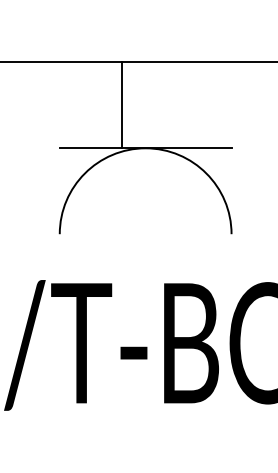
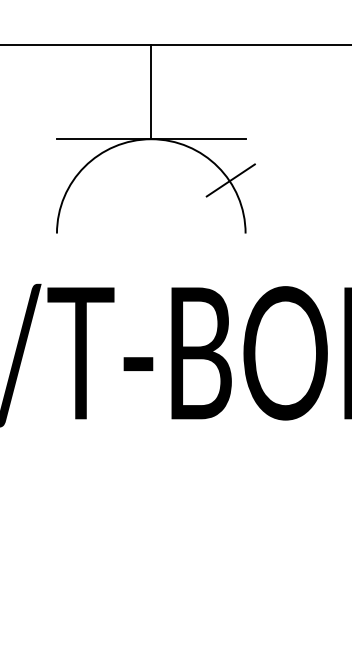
line: (122, 104) -> (151, 91), moved
line: (217, 185) -> (230, 180), added

